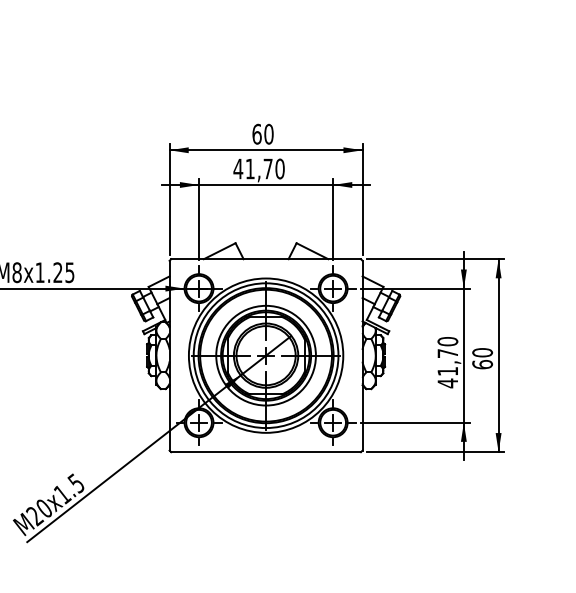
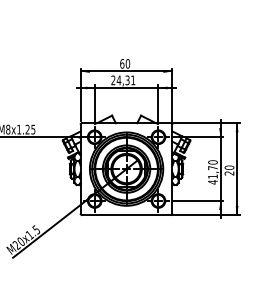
text: (259, 169) -> (123, 80), 41,70 -> 24,31
text: (482, 364) -> (229, 173), 60 -> 20

